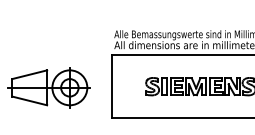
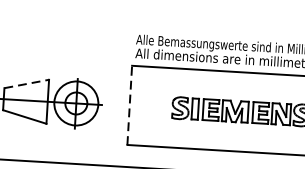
line: (30, 74) -> (27, 83), solid -> dashed
line: (112, 86) -> (130, 105), solid -> dashed

